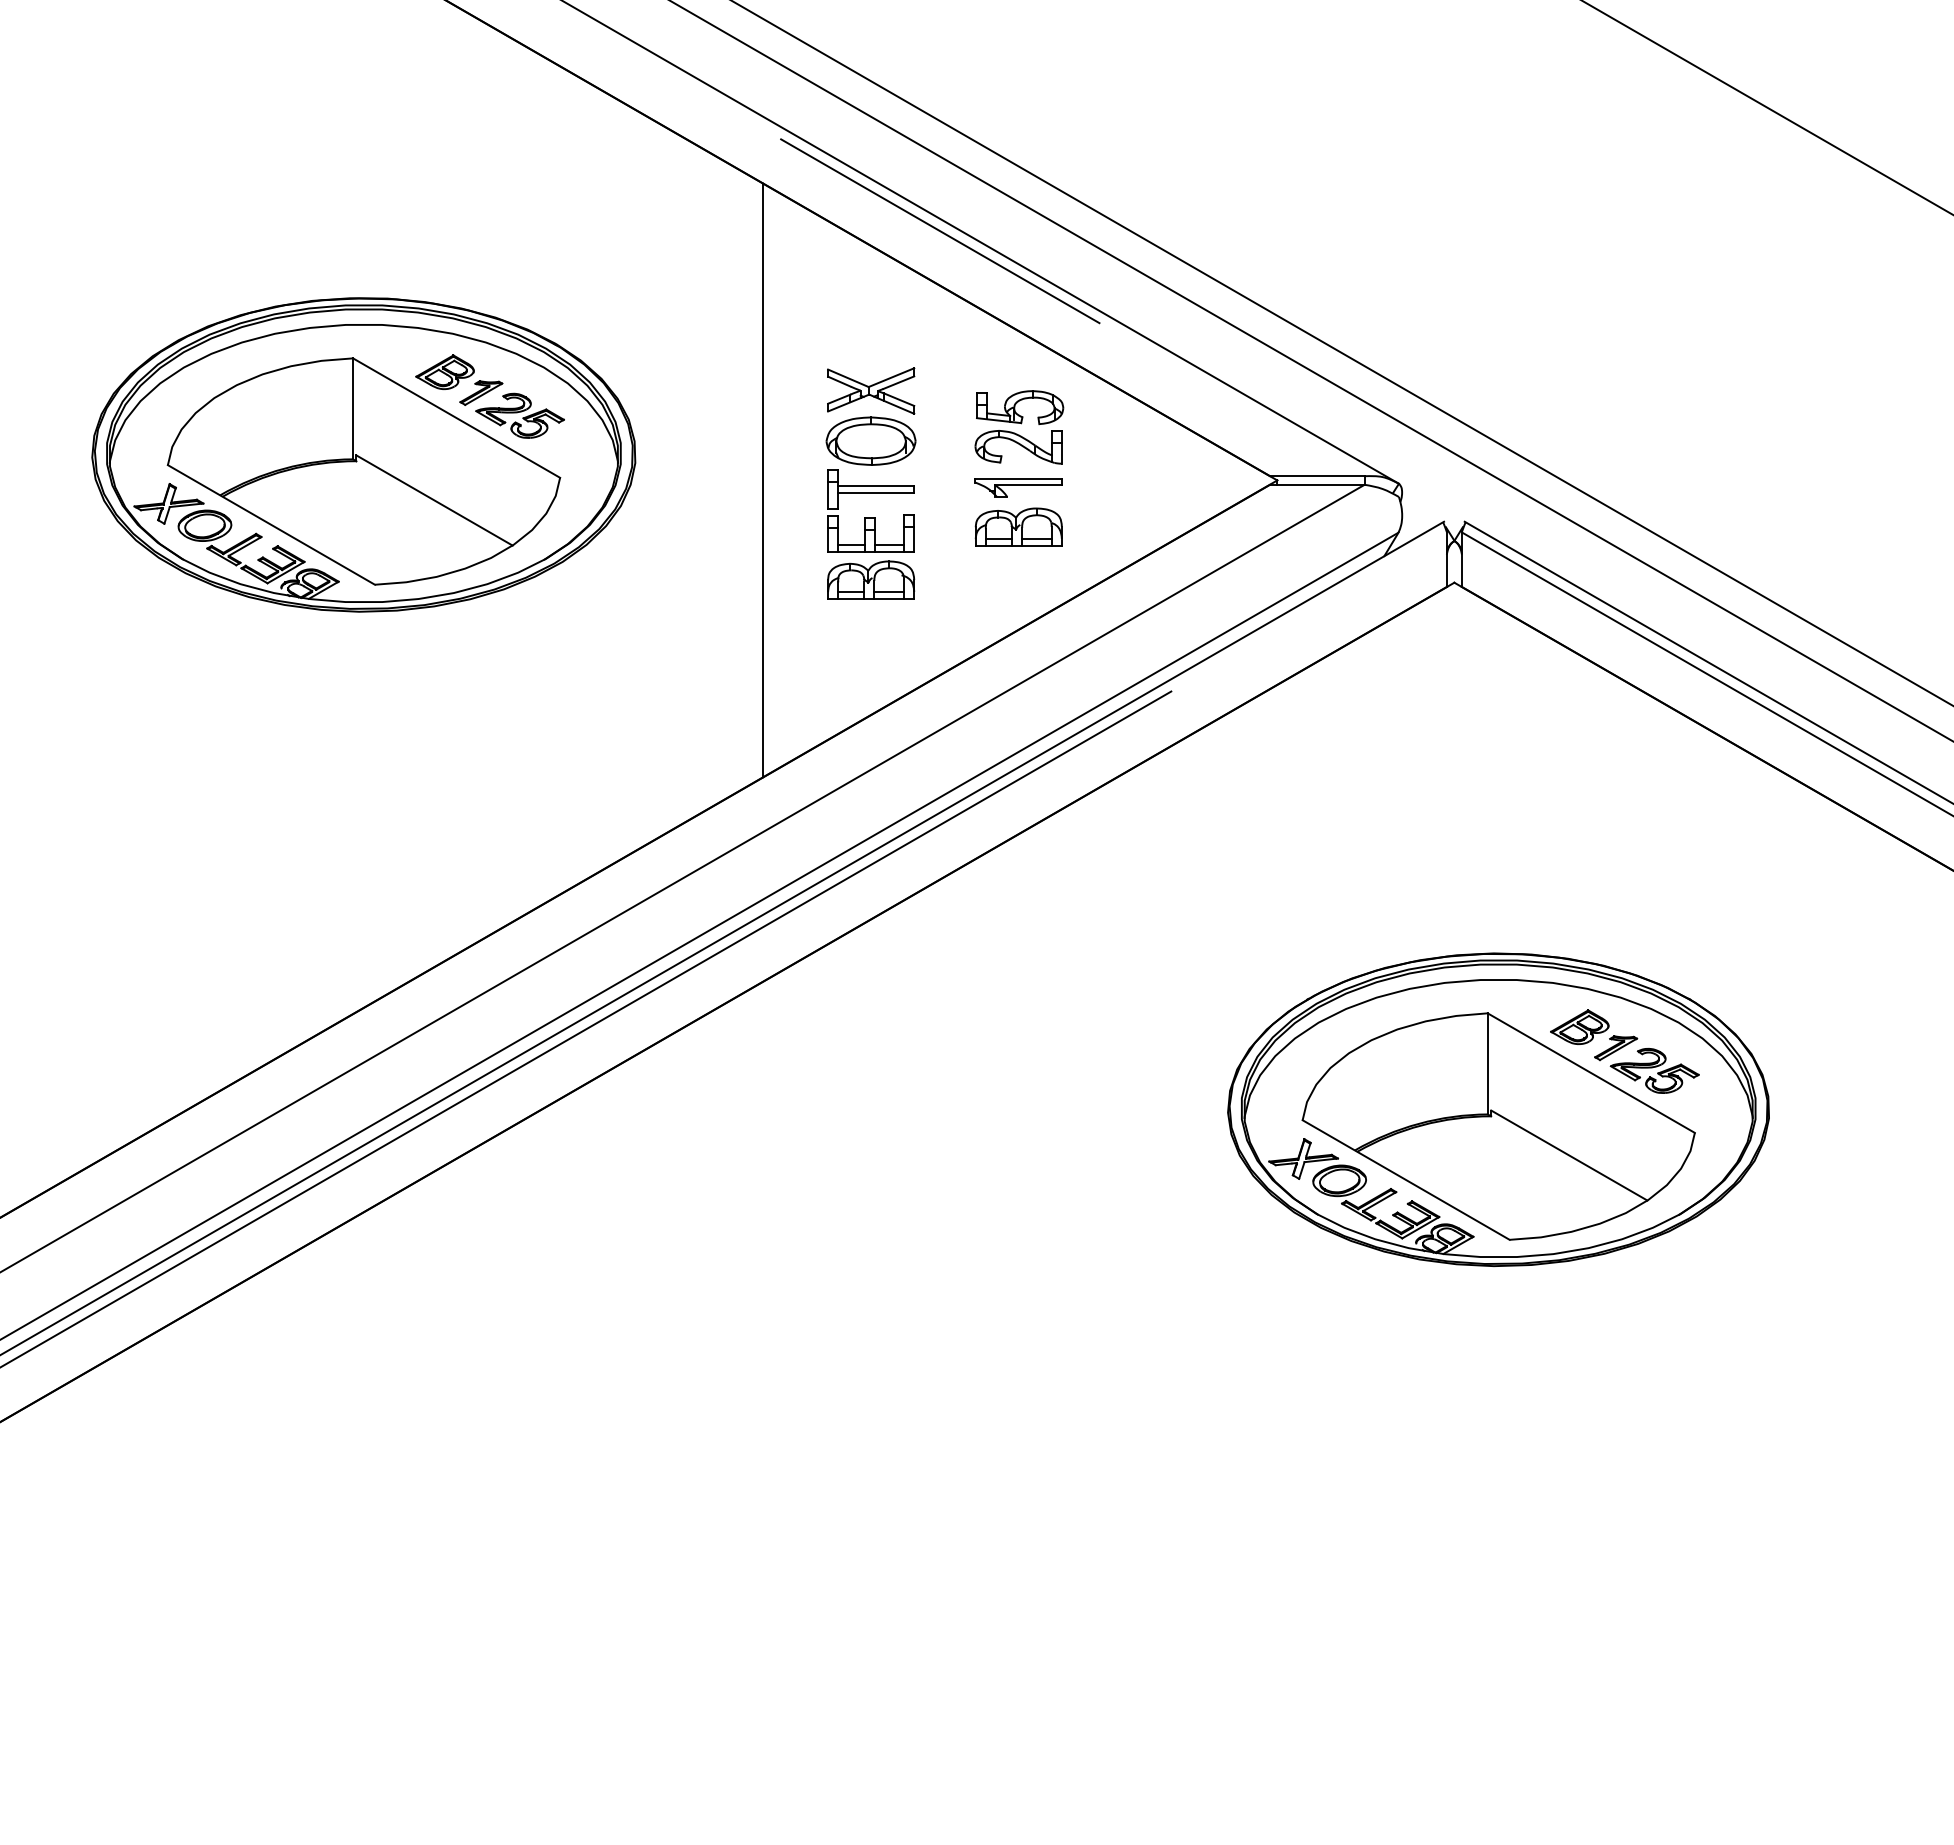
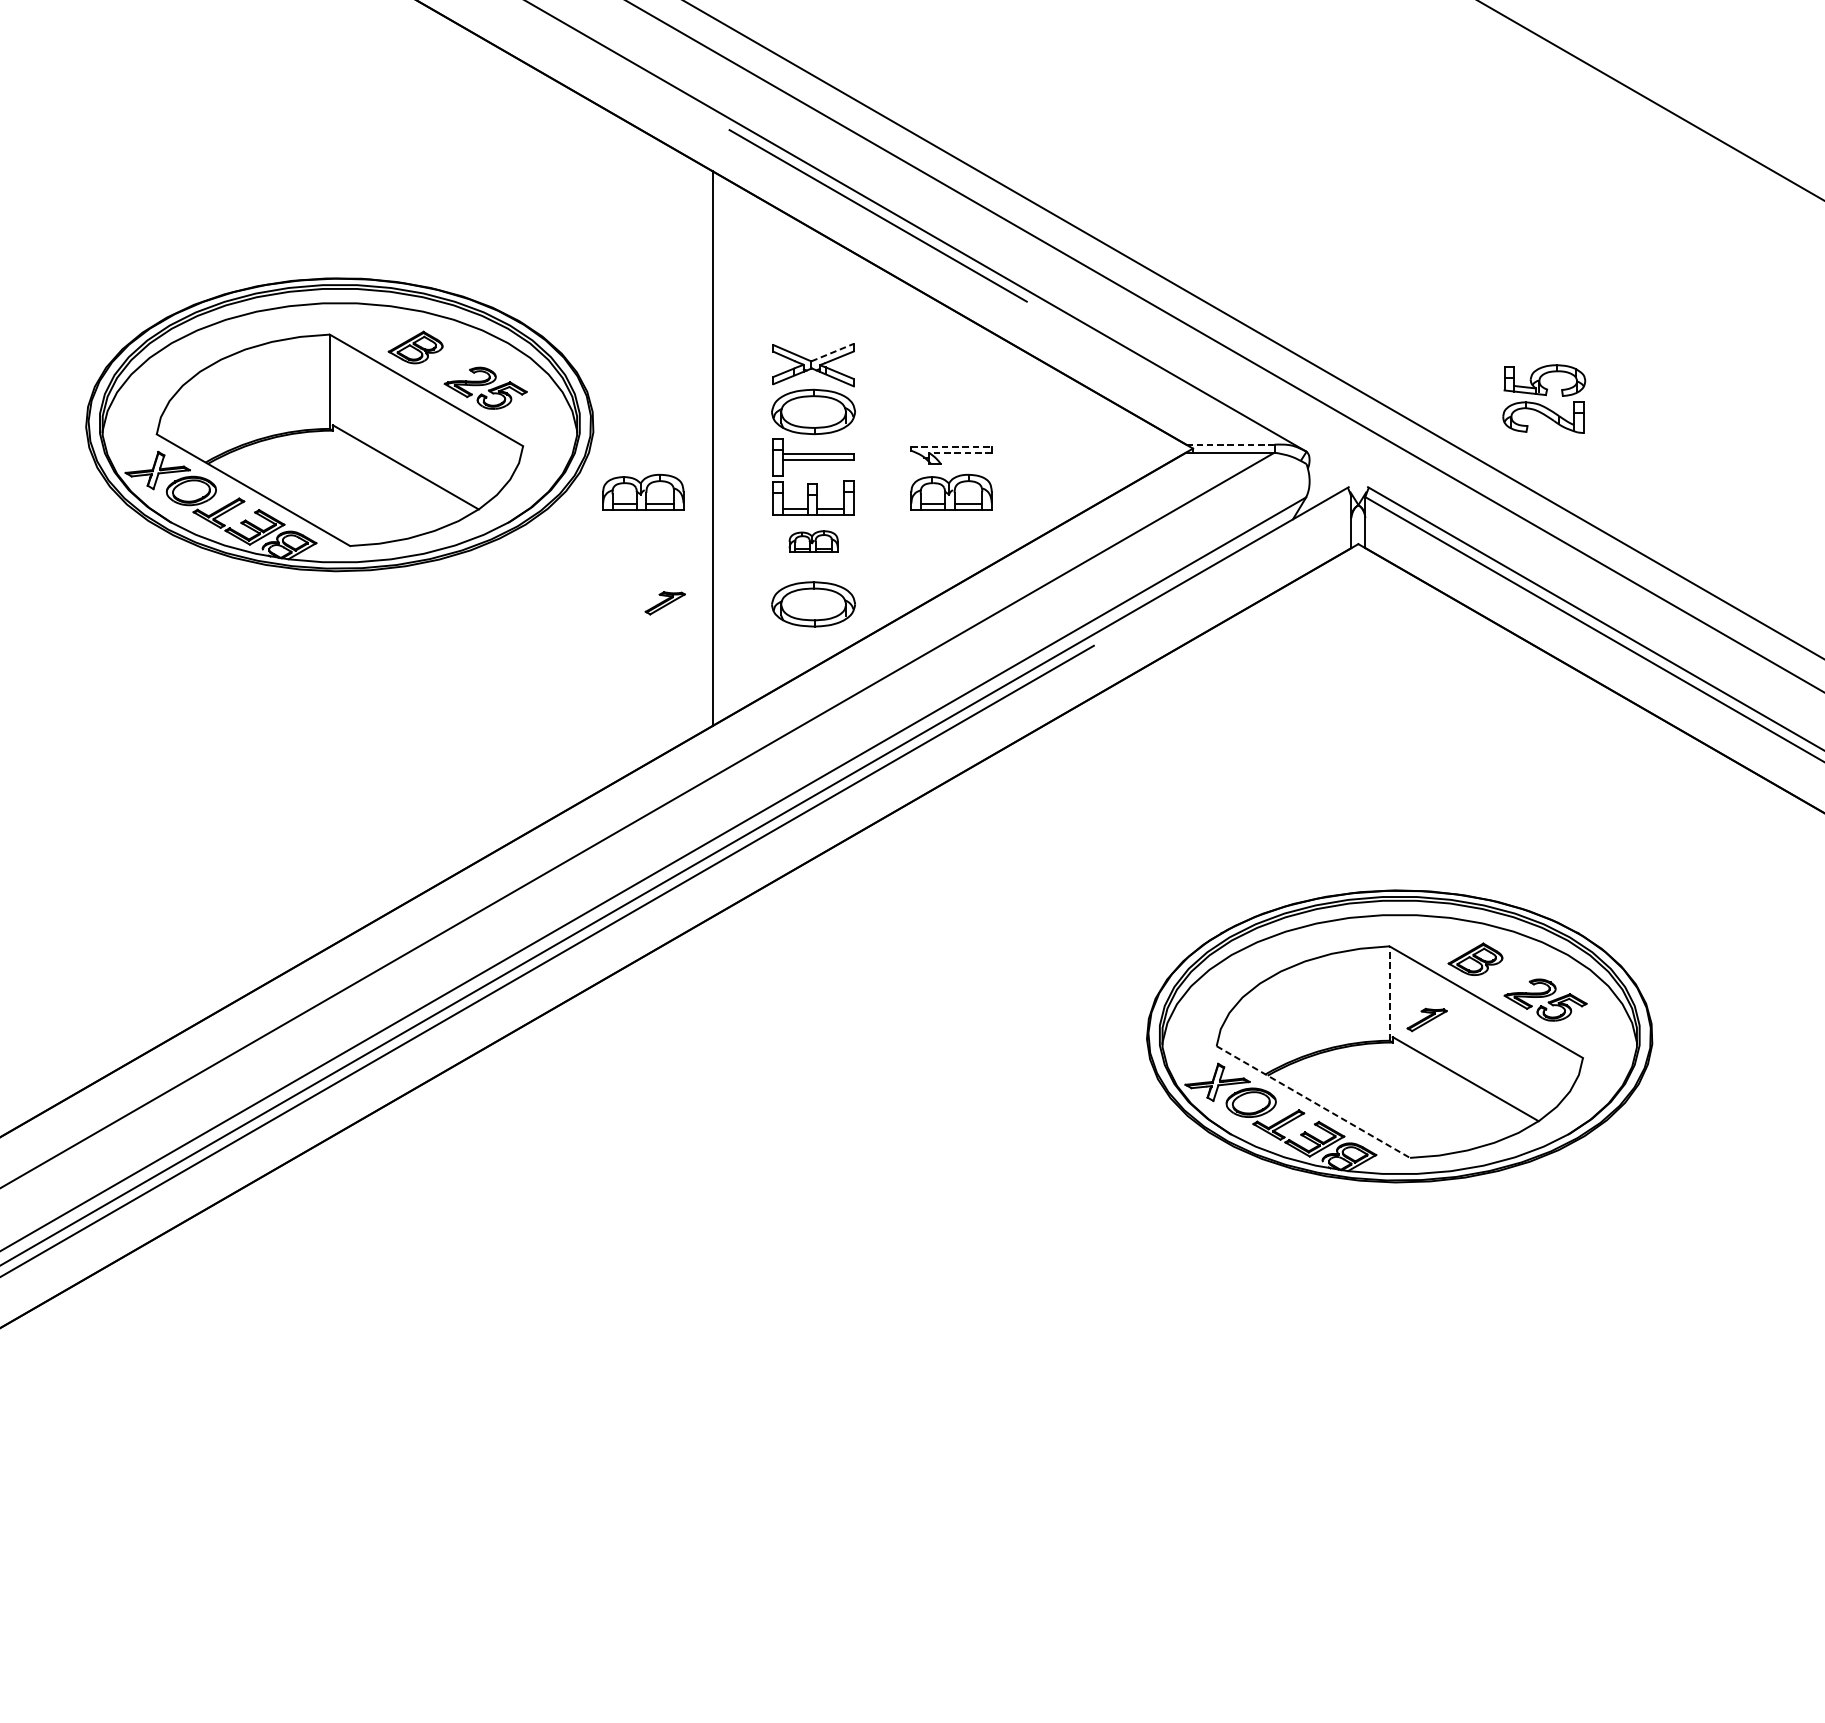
line: (891, 377) -> (832, 352), solid -> dashed
part: (481, 392) -> (665, 602), moved
part: (1019, 427) -> (1544, 399), moved
line: (1317, 476) -> (1230, 444), solid -> dashed
line: (1019, 478) -> (952, 446), solid -> dashed
line: (1028, 484) -> (960, 452), solid -> dashed
part: (688, 526) -> (643, 491), added
part: (871, 579) -> (813, 541), size x0.6
part: (870, 646) -> (813, 603), added
part: (1616, 1048) -> (1427, 1020), moved
line: (1487, 1063) -> (1389, 993), solid -> dashed
line: (1406, 1180) -> (1313, 1102), solid -> dashed

